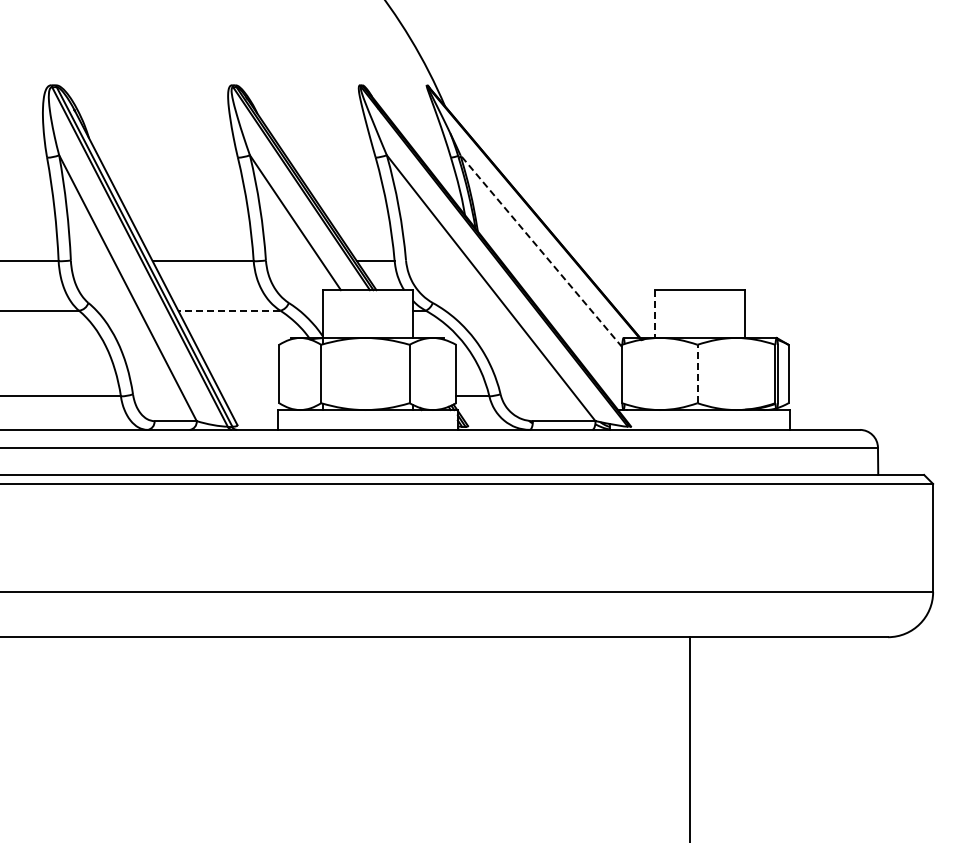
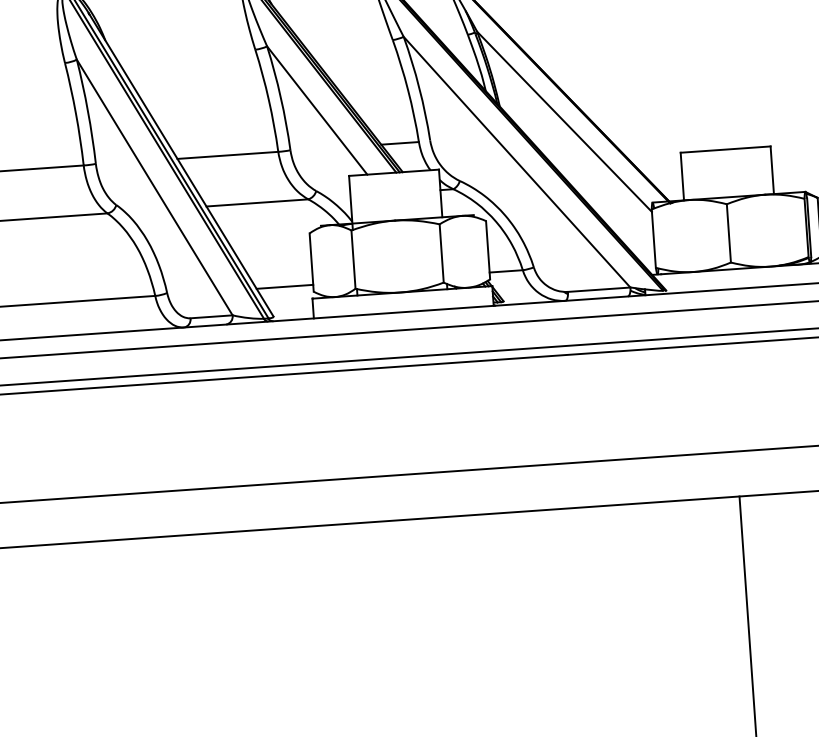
line: (541, 251) -> (564, 122), dashed -> solid
line: (228, 310) -> (256, 202), dashed -> solid
line: (655, 314) -> (682, 176), dashed -> solid
line: (697, 373) -> (728, 232), dashed -> solid
line: (250, 396) -> (284, 287), added

